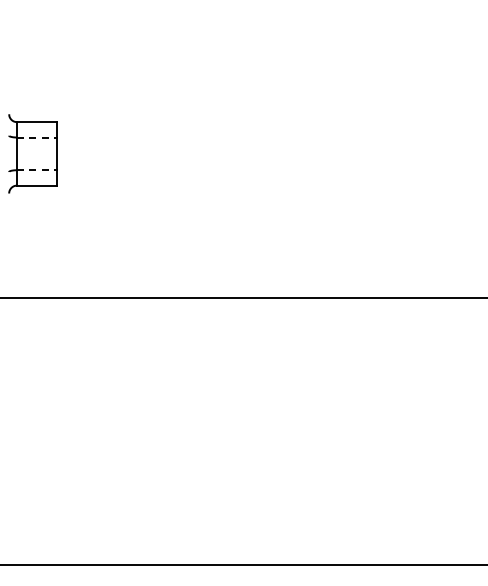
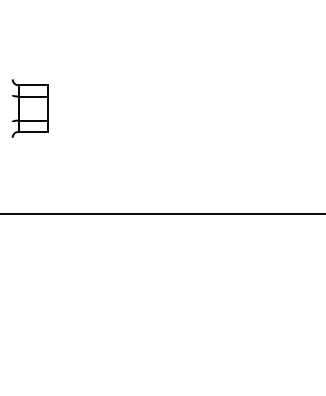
line: (36, 137) -> (32, 96), dashed -> solid
line: (36, 170) -> (32, 120), dashed -> solid

